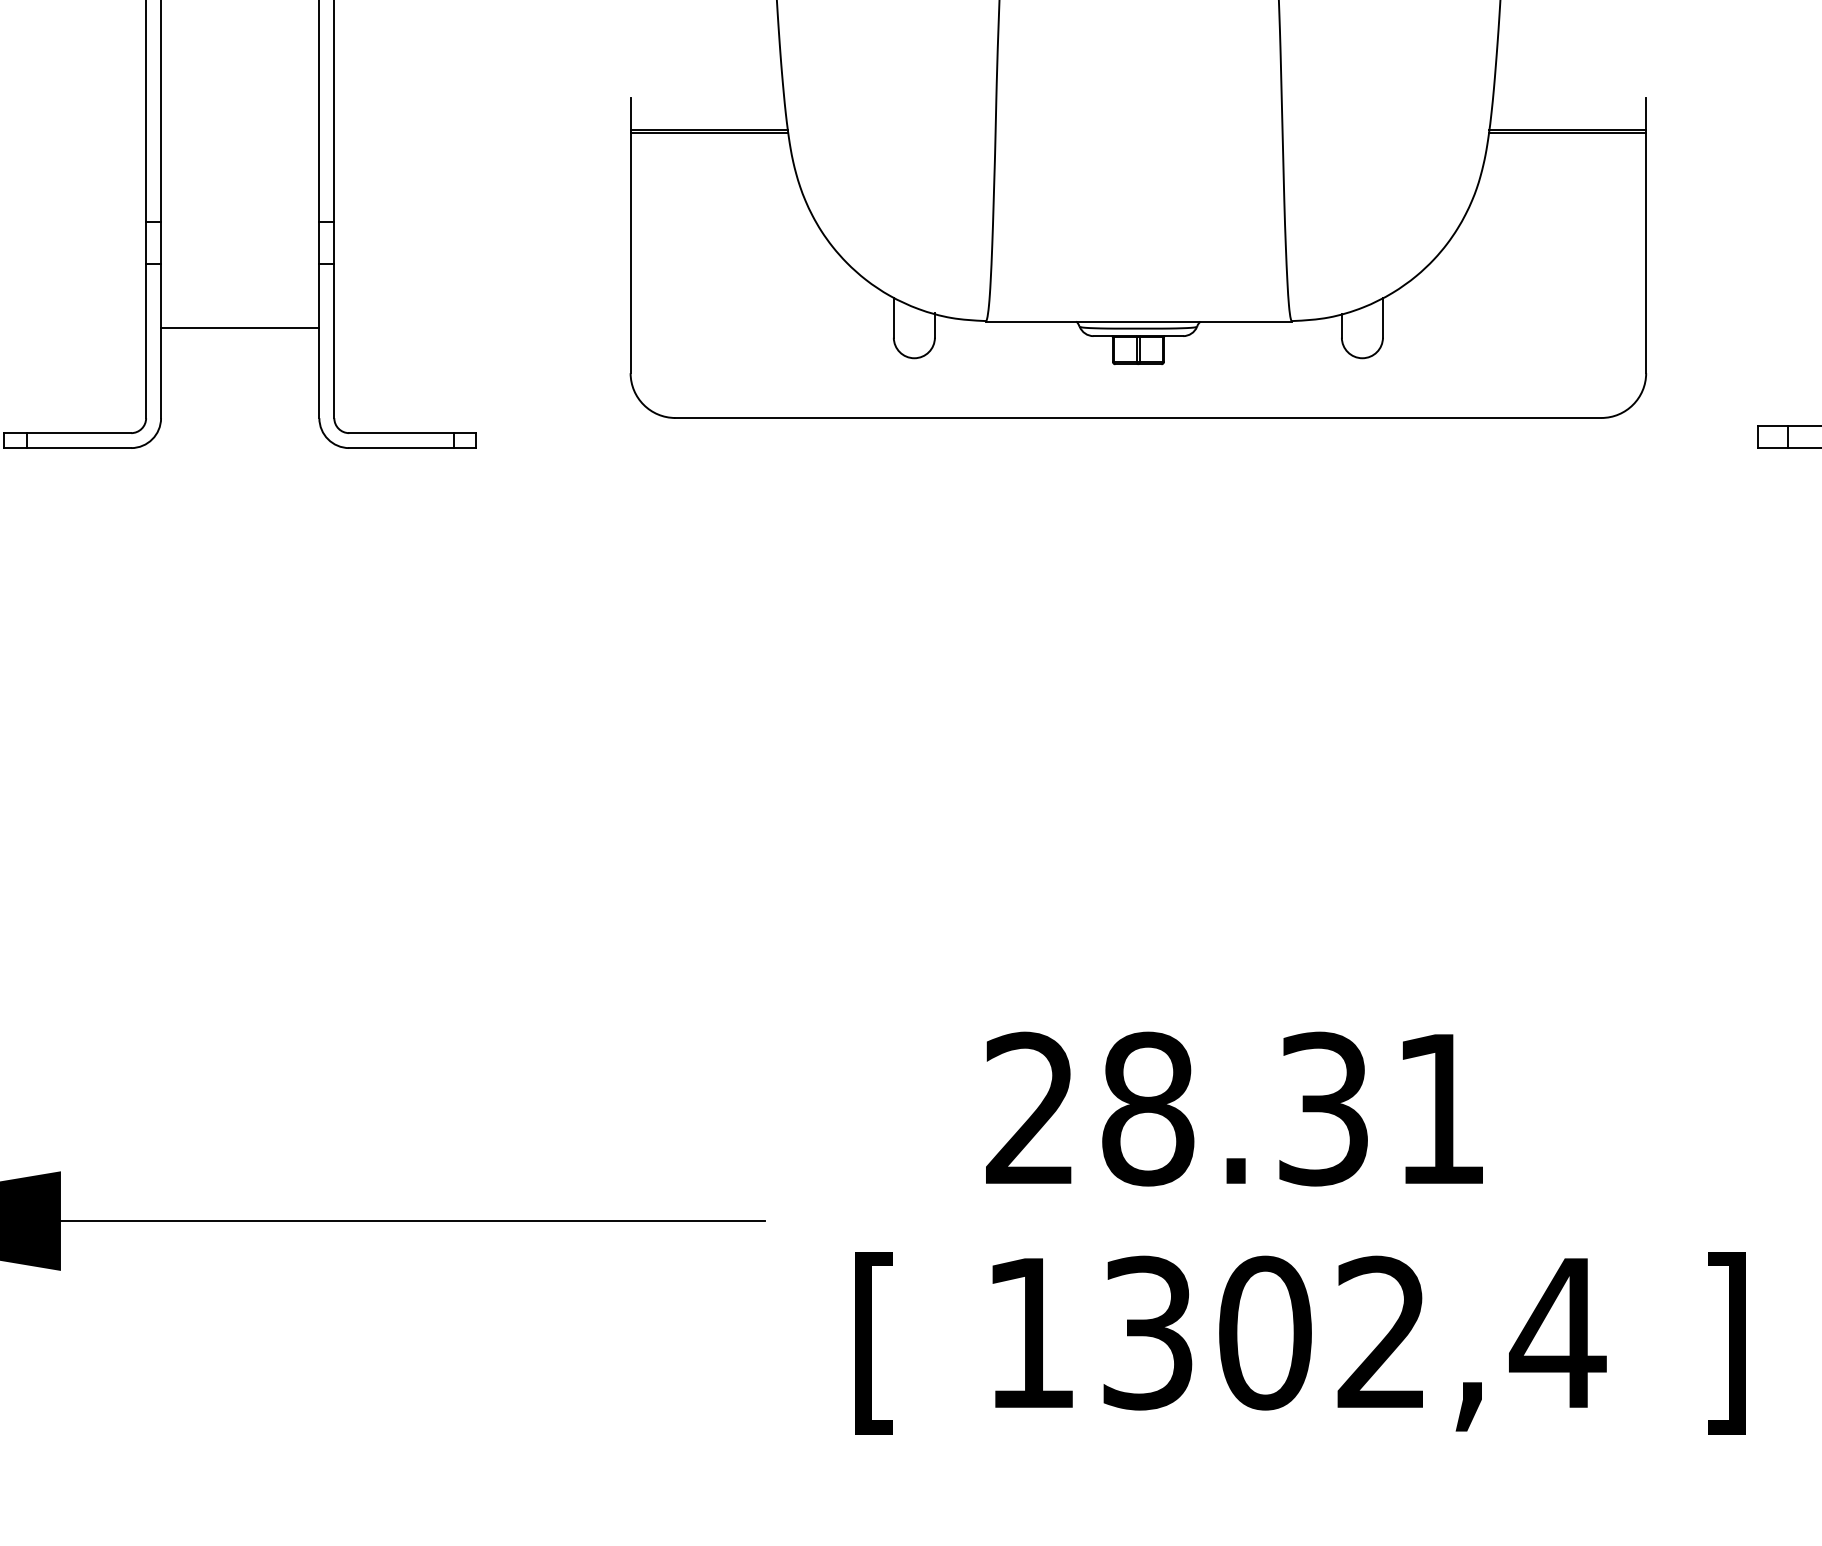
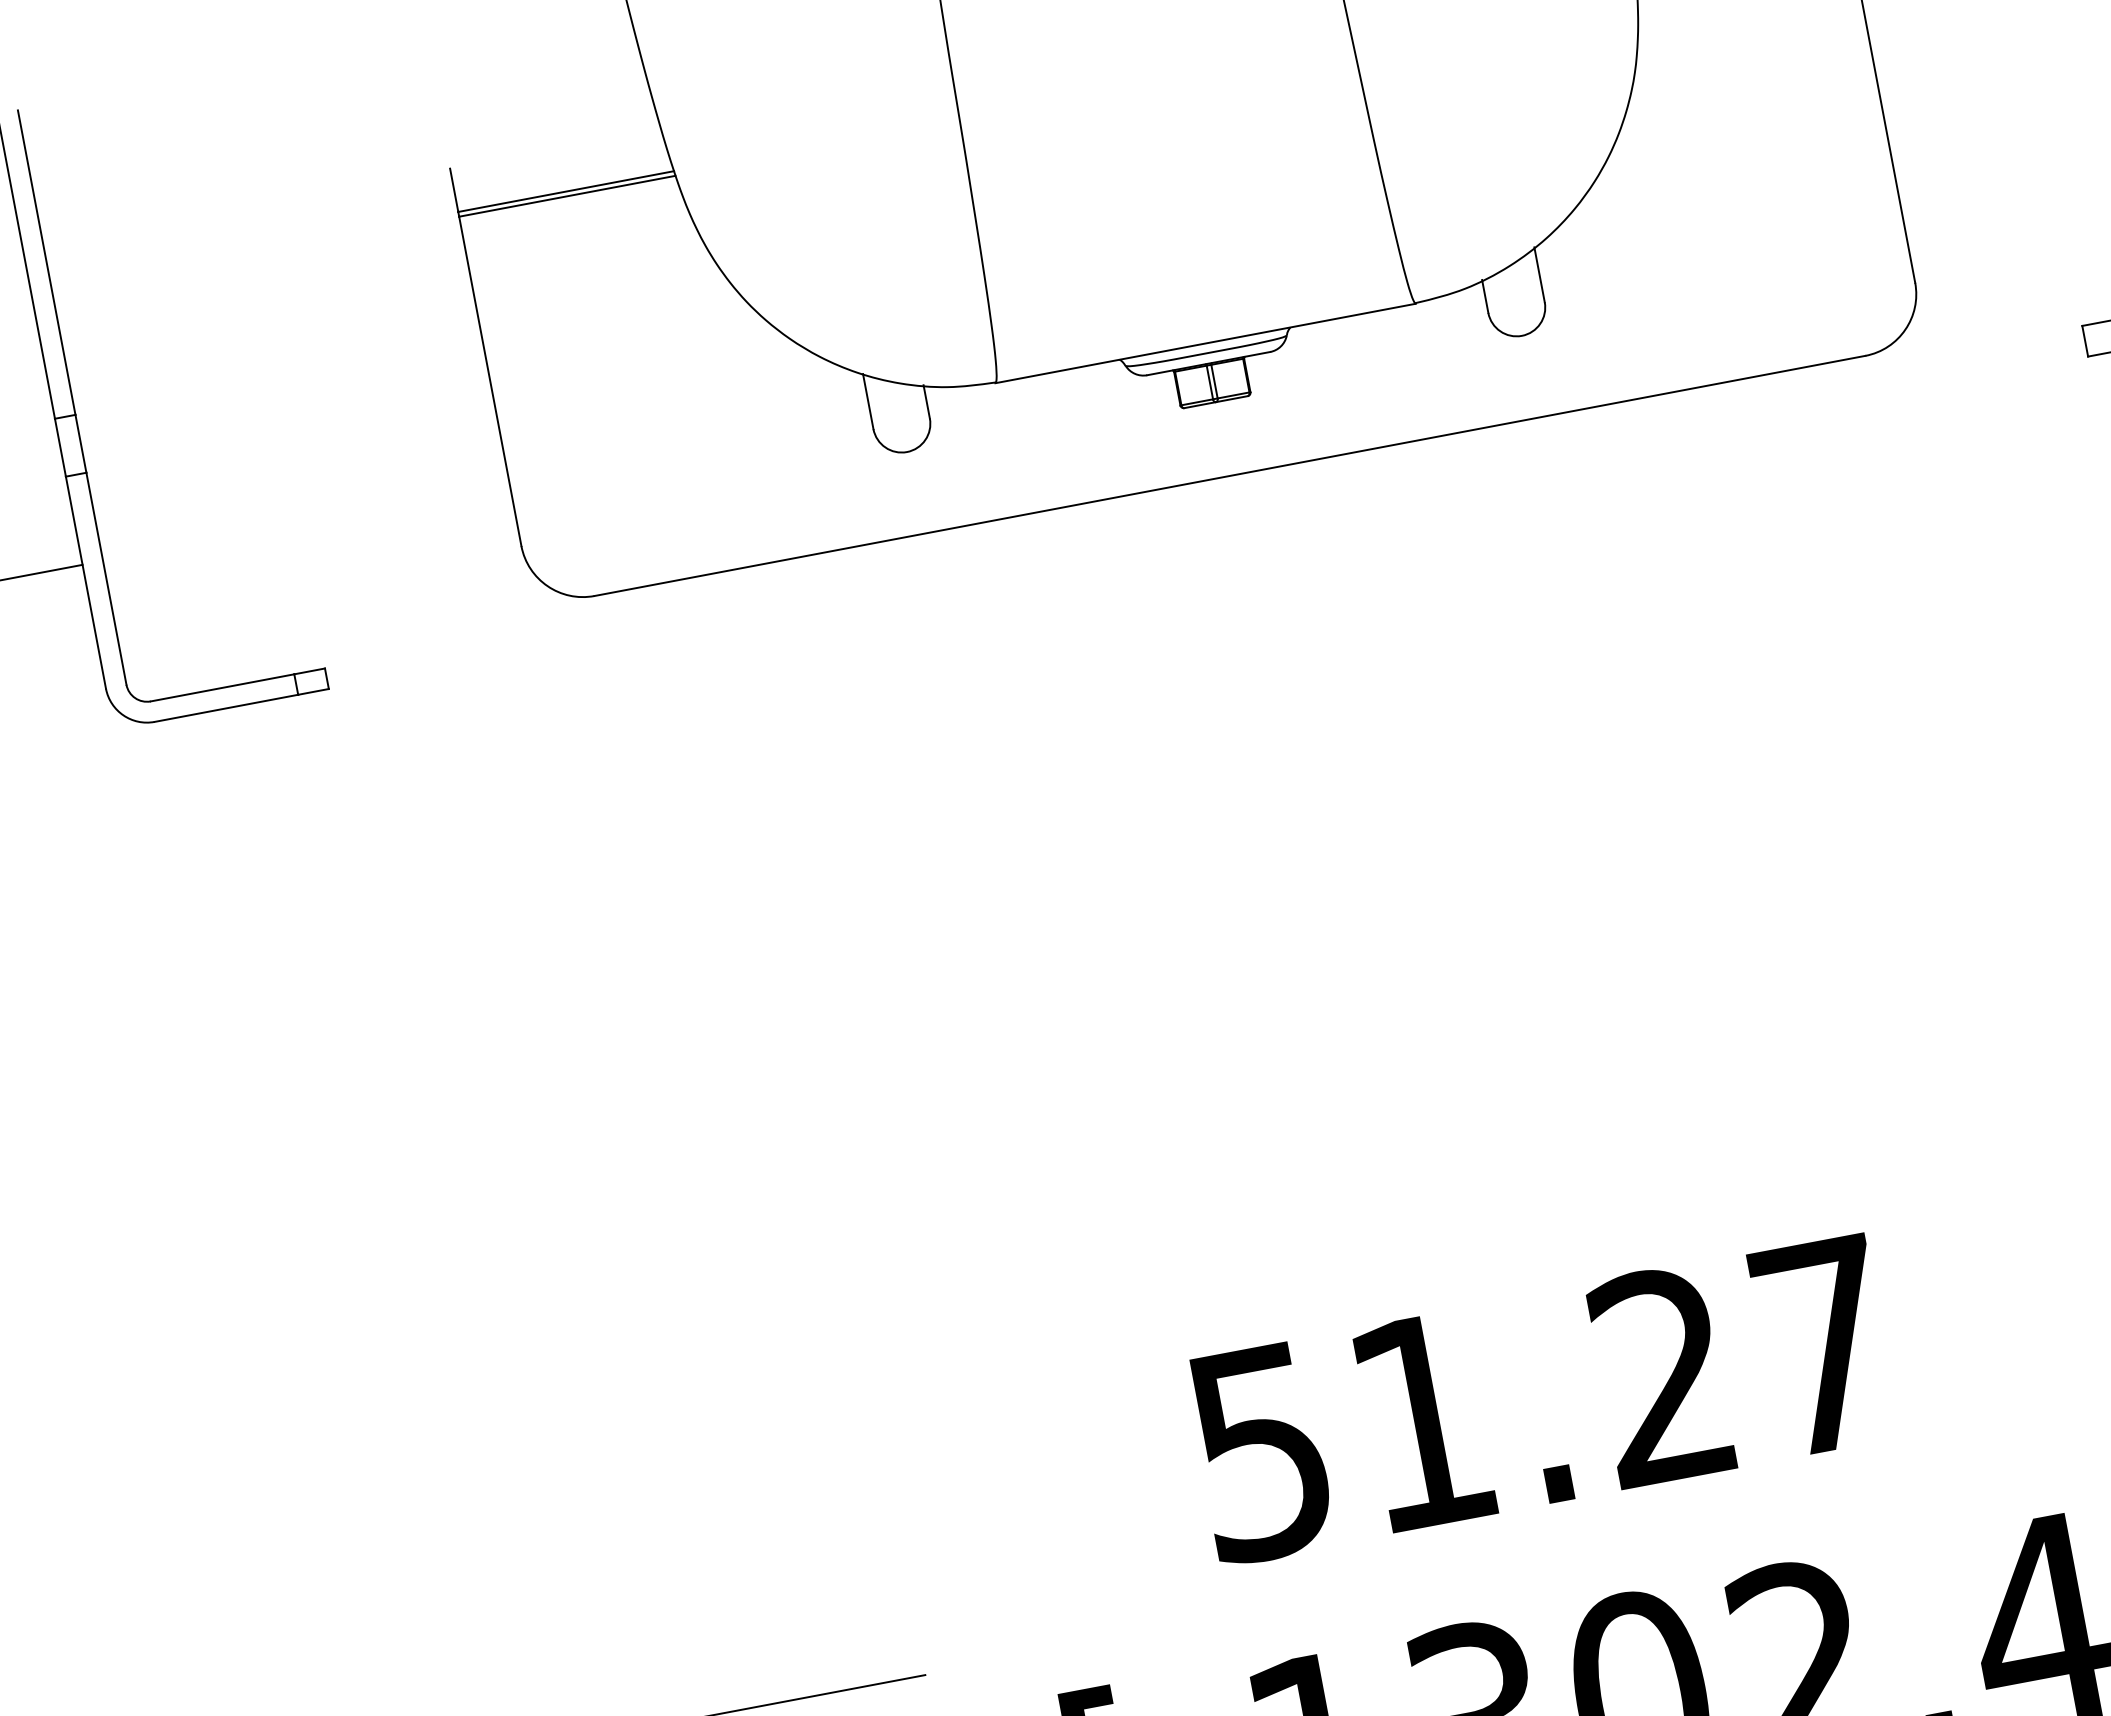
text: (1235, 1108) -> (1542, 1398), 28.31 -> 51.27

